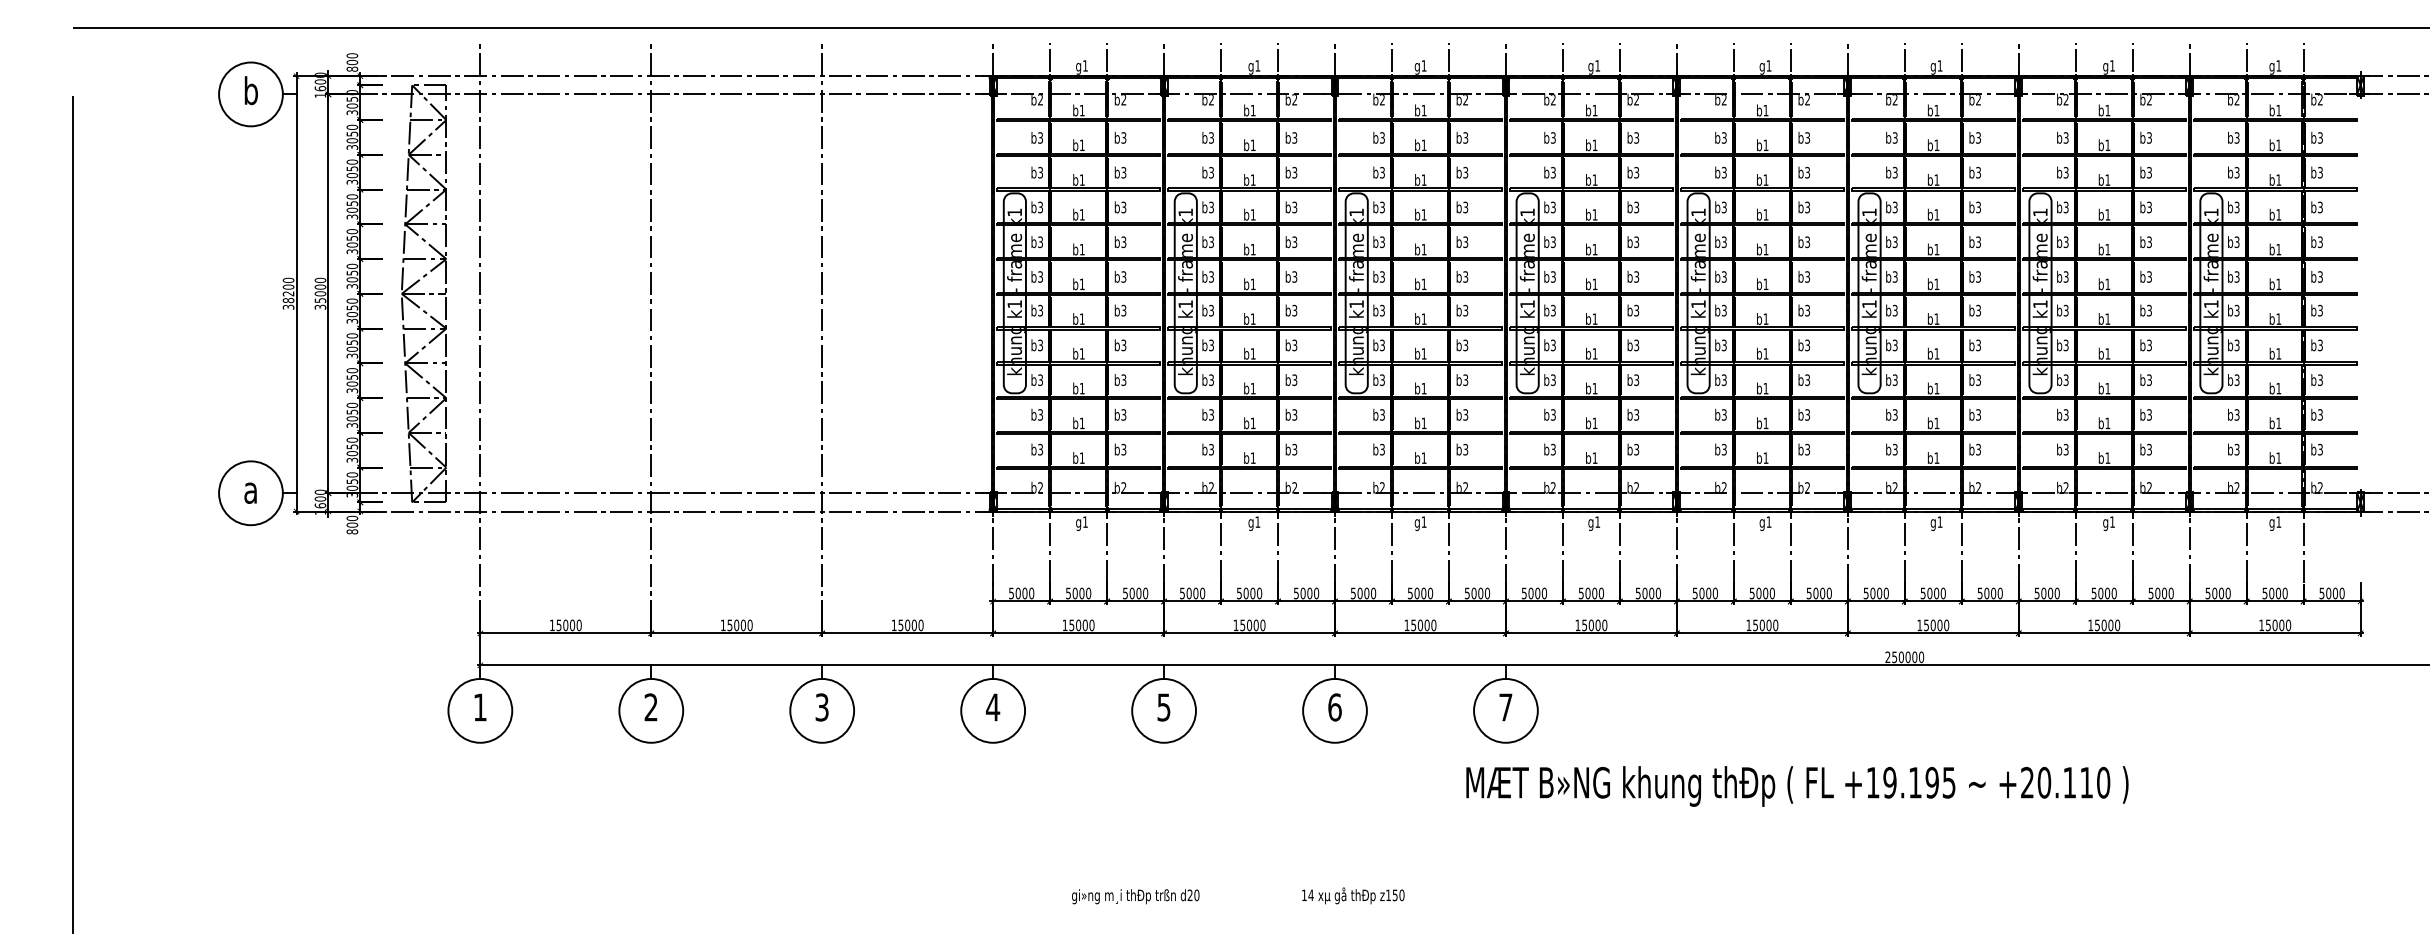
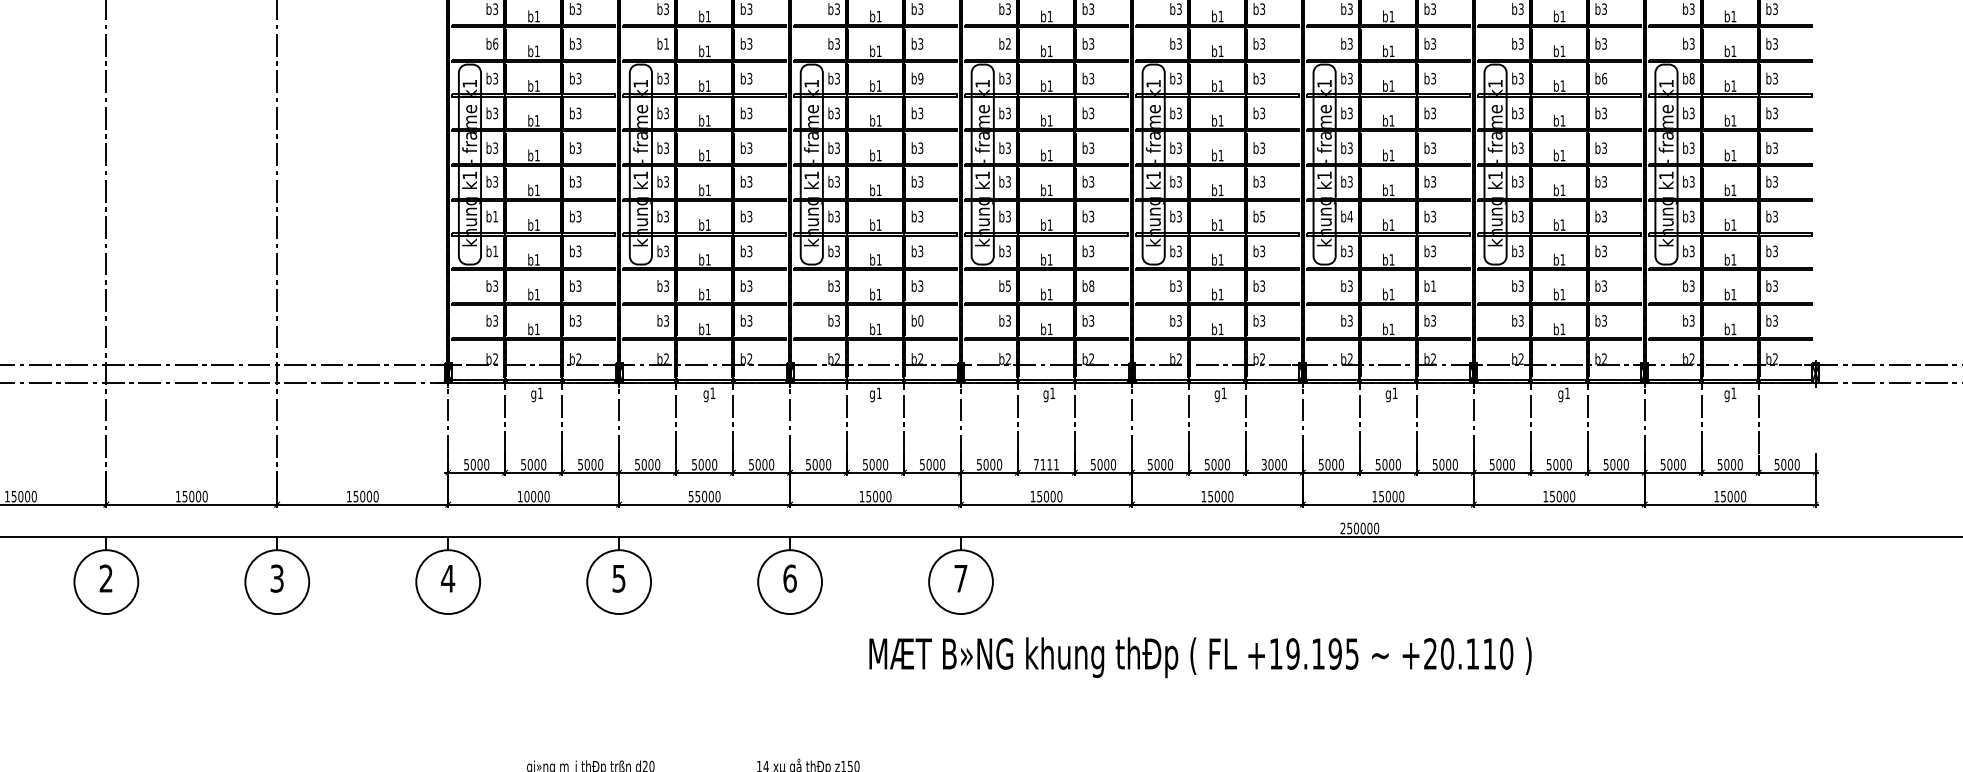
text: (1040, 172) -> (495, 43), b3 -> b6
text: (1211, 172) -> (666, 43), b3 -> b1
text: (1552, 172) -> (1007, 43), b3 -> b2
text: (1465, 207) -> (920, 78), b3 -> b9
text: (2149, 207) -> (1604, 78), b3 -> b6
text: (2236, 207) -> (1691, 78), b3 -> b8
text: (1807, 344) -> (1262, 215), b3 -> b5
text: (1040, 345) -> (495, 216), b3 -> b1
text: (1894, 345) -> (1349, 216), b3 -> b4
text: (1040, 379) -> (495, 250), b3 -> b1
text: (1553, 414) -> (1008, 285), b3 -> b5
text: (1636, 414) -> (1091, 285), b3 -> b8
text: (1978, 414) -> (1433, 285), b3 -> b1
text: (1465, 449) -> (920, 320), b3 -> b0
text: (1809, 592) -> (1264, 463), 5000 -> 3000
text: (1591, 593) -> (1046, 464), 5000 -> 7111
text: (1071, 625) -> (526, 496), 15000 -> 10000
text: (1235, 625) -> (690, 496), 15000 -> 55000
text: (1797, 786) -> (1200, 657), moved

